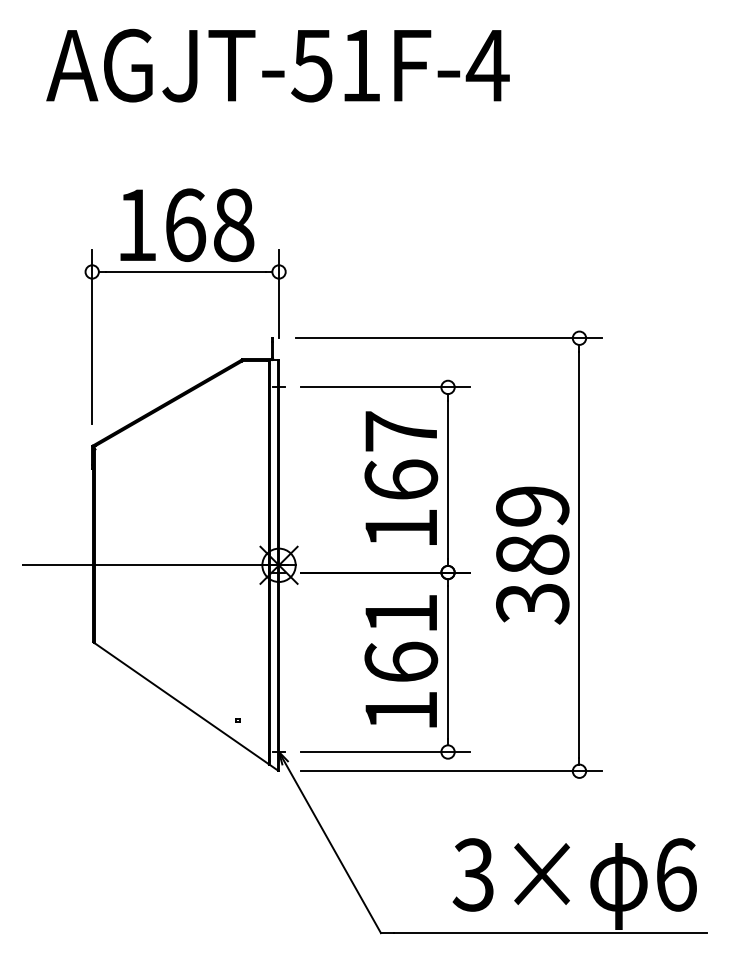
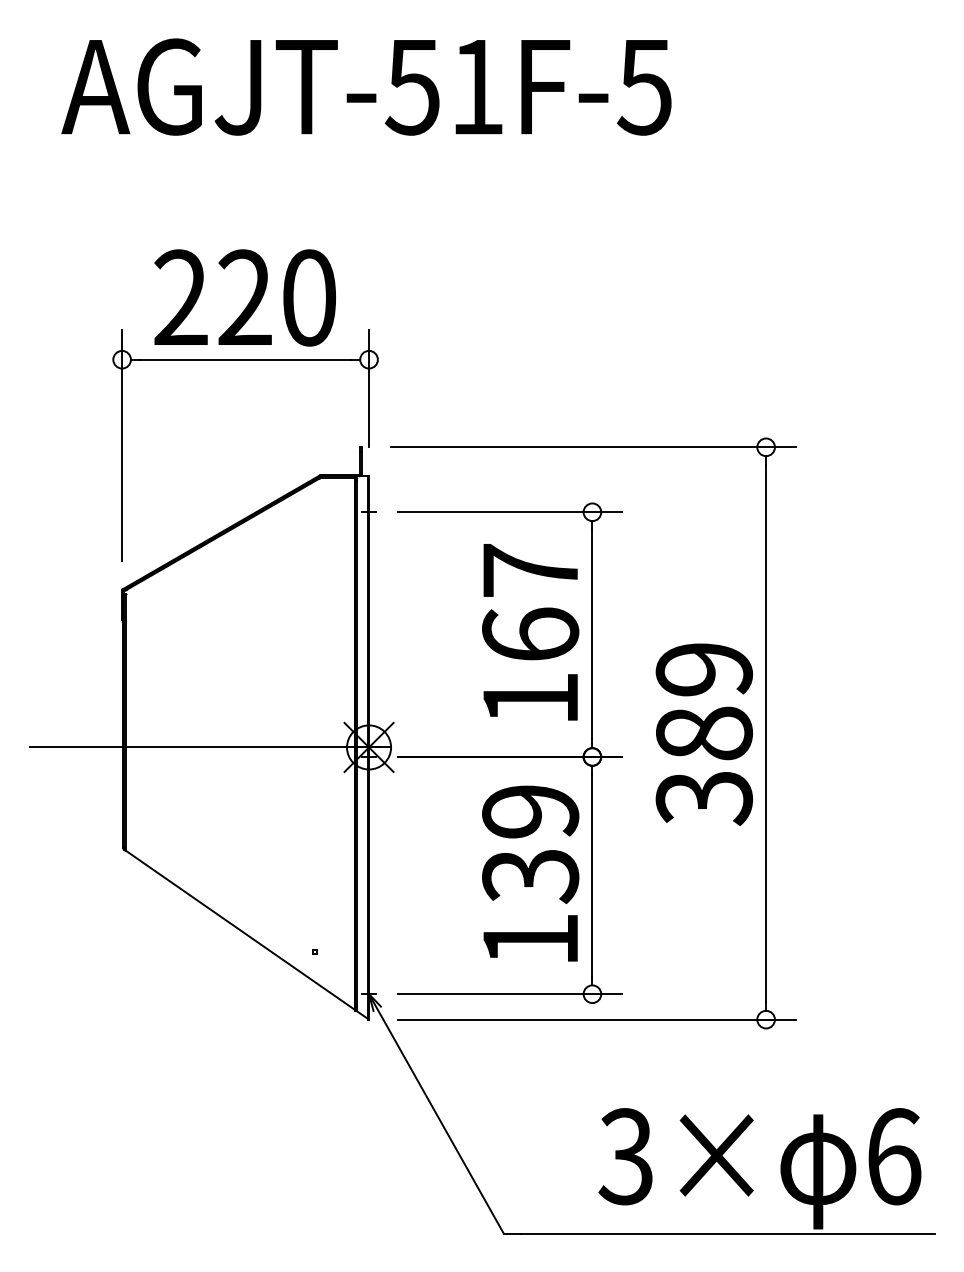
text: (487, 66) -> (644, 88), AGJT-51F-4 -> AGJT-51F-5
text: (185, 225) -> (245, 298), 168 -> 220
text: (401, 638) -> (530, 844), 161 -> 139

